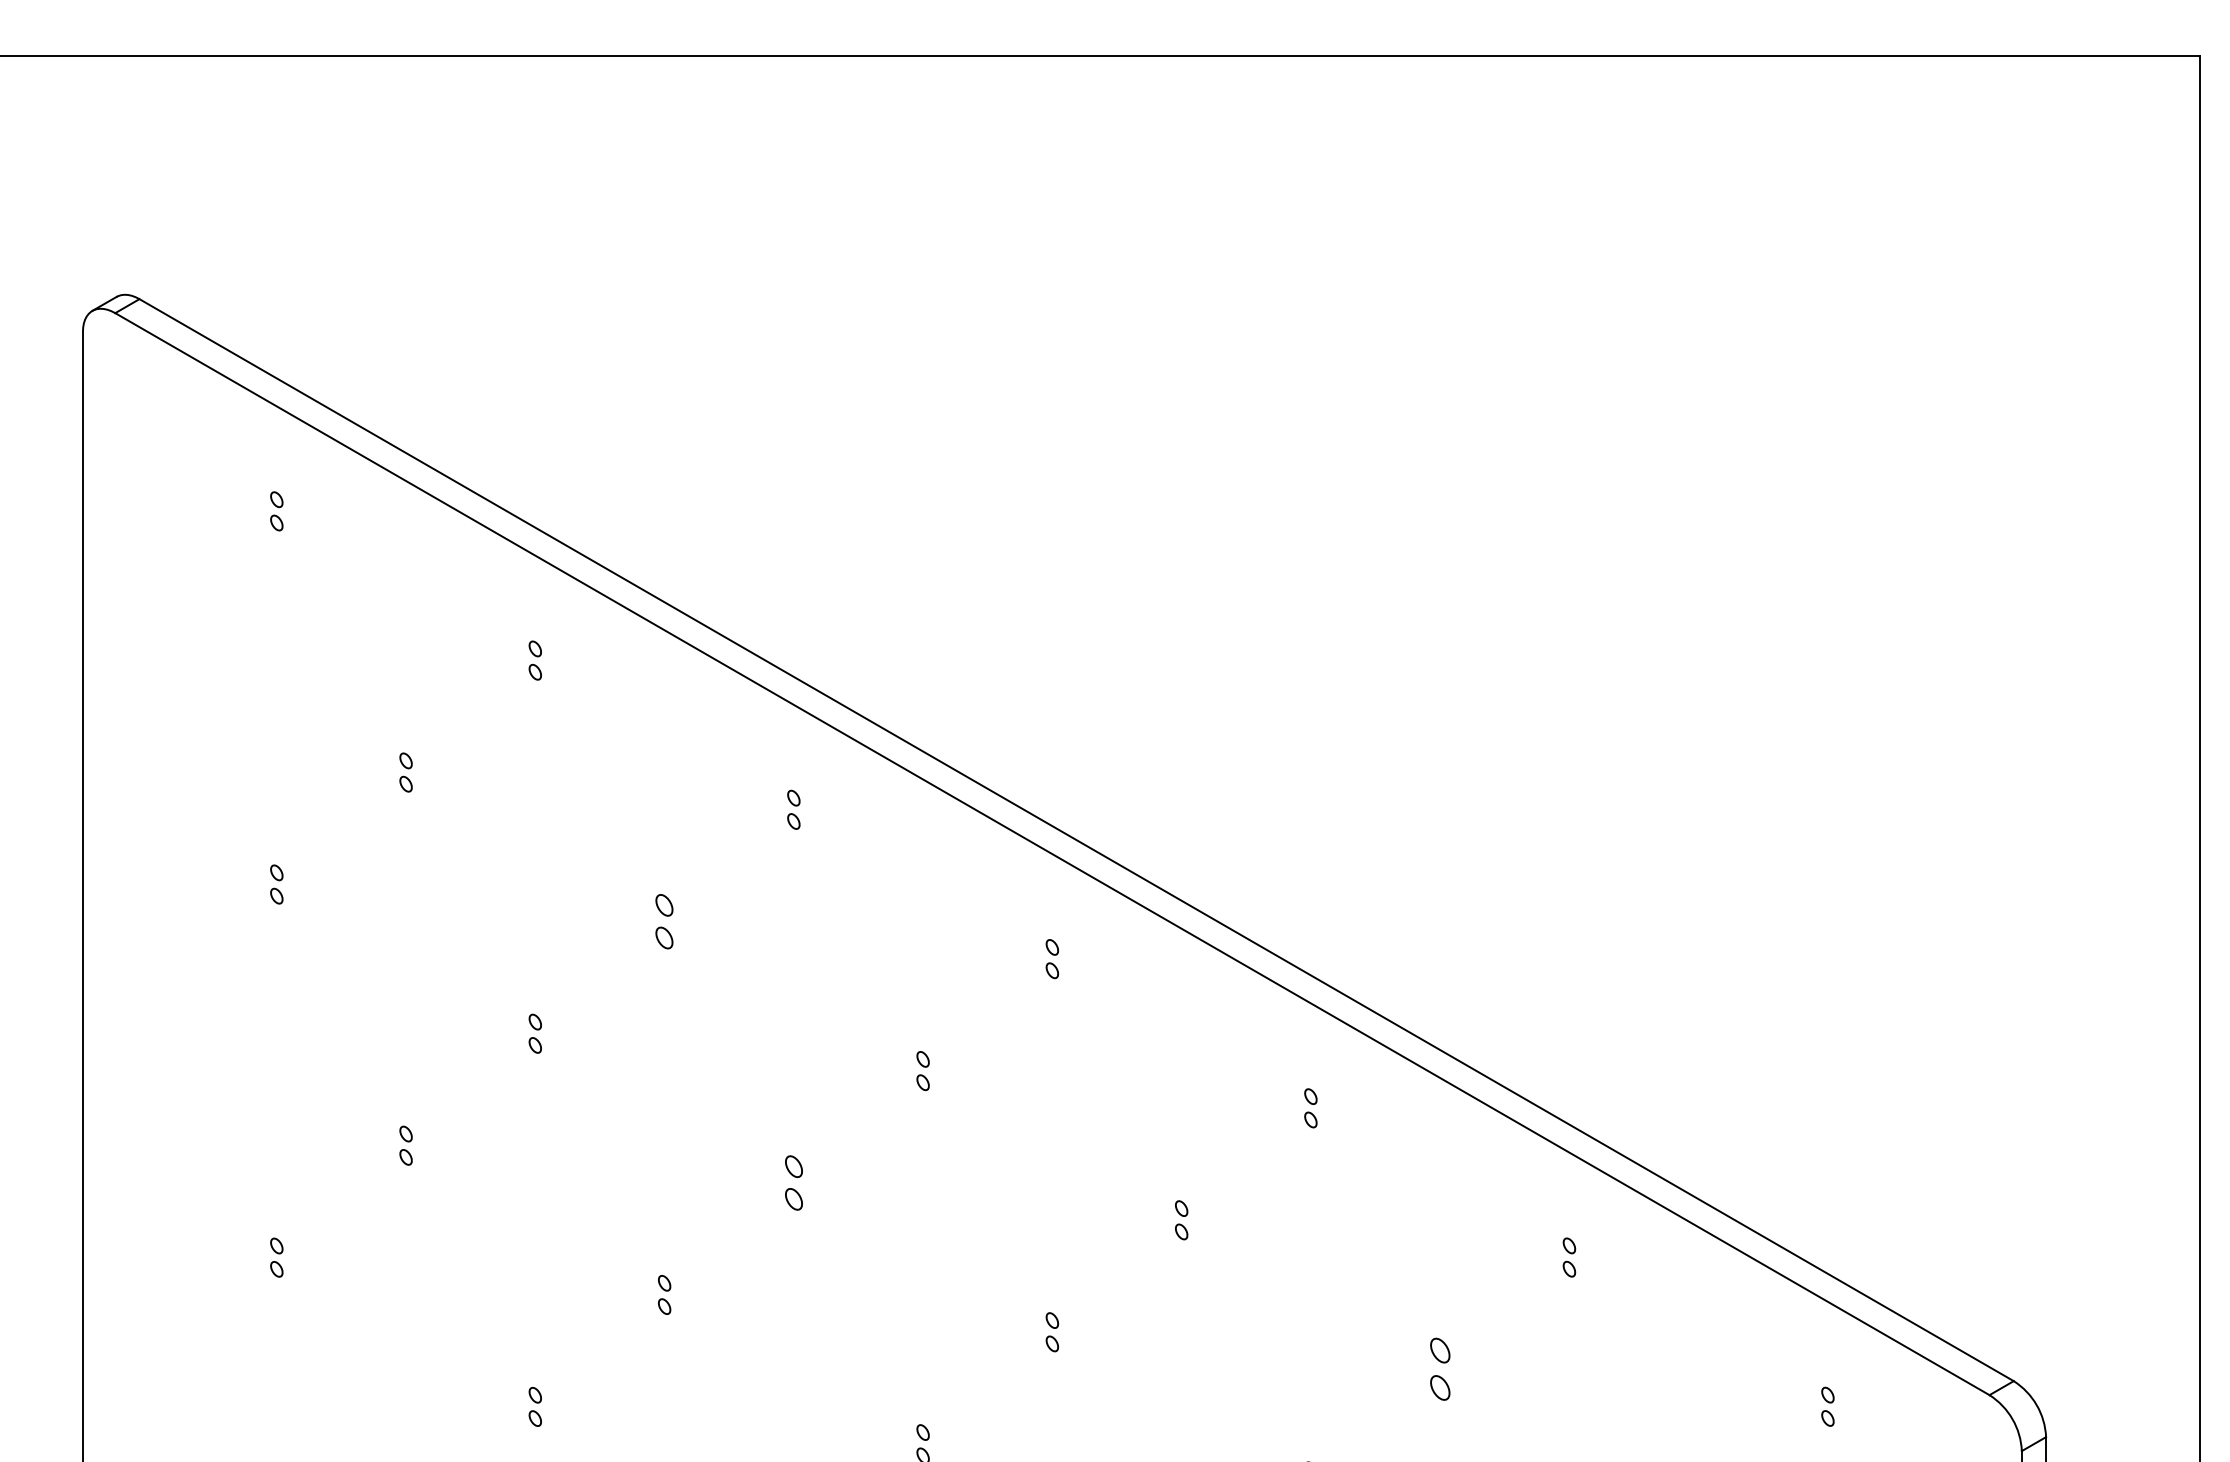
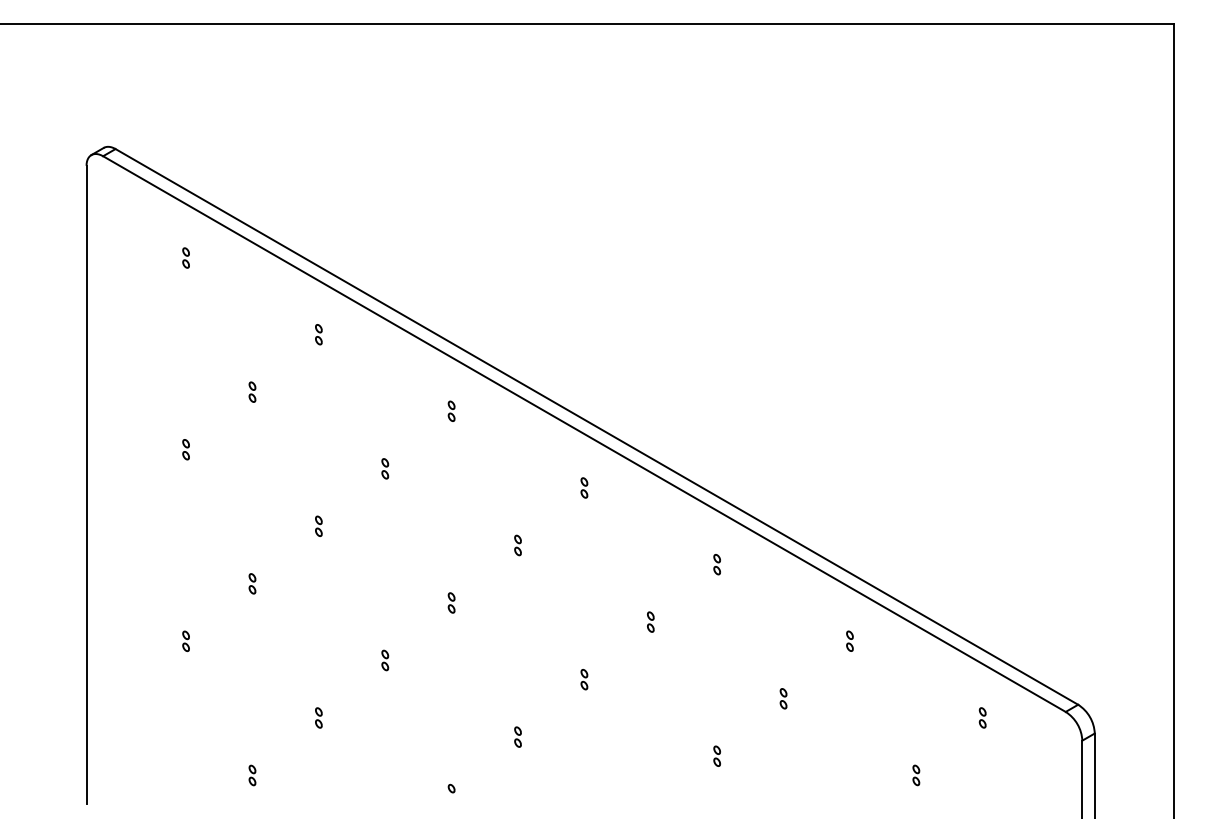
part: (665, 921) -> (385, 468), size x0.71
part: (793, 1182) -> (451, 602), size x0.71
part: (1439, 1368) -> (783, 698), size x0.62

